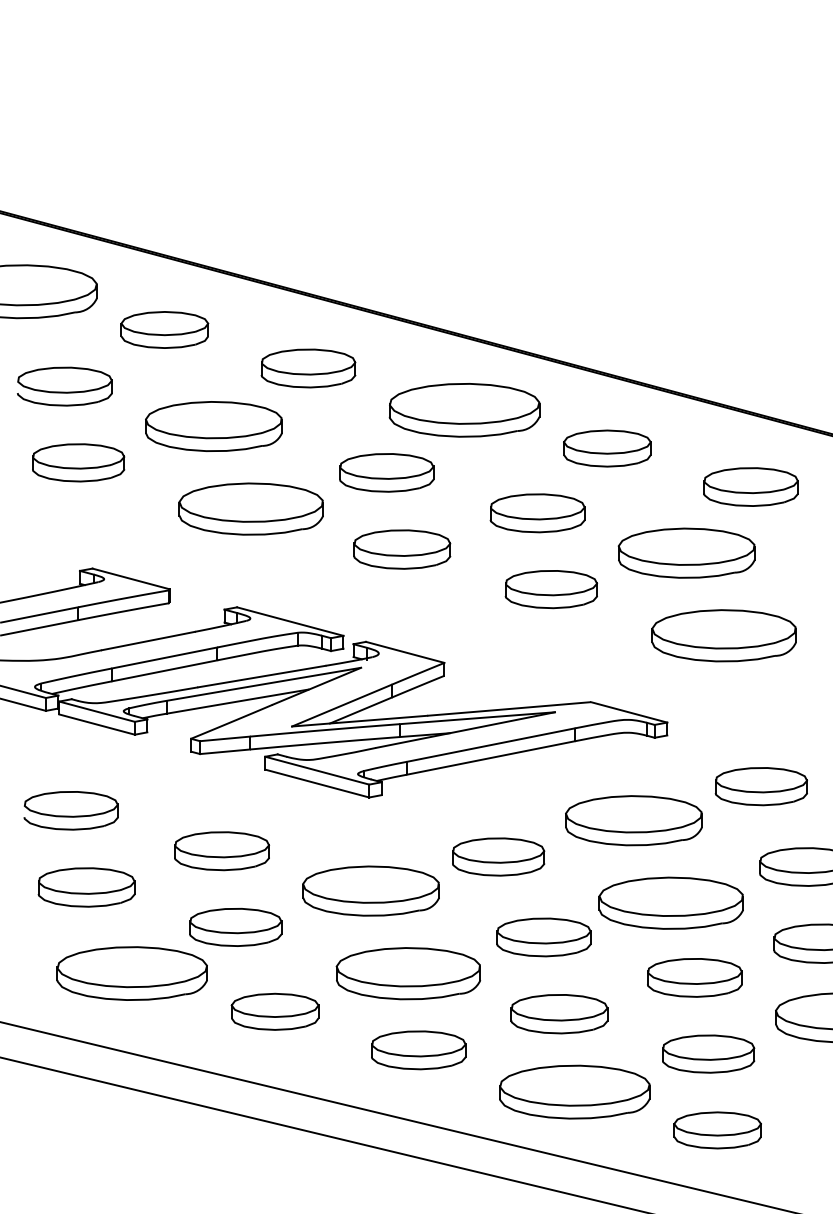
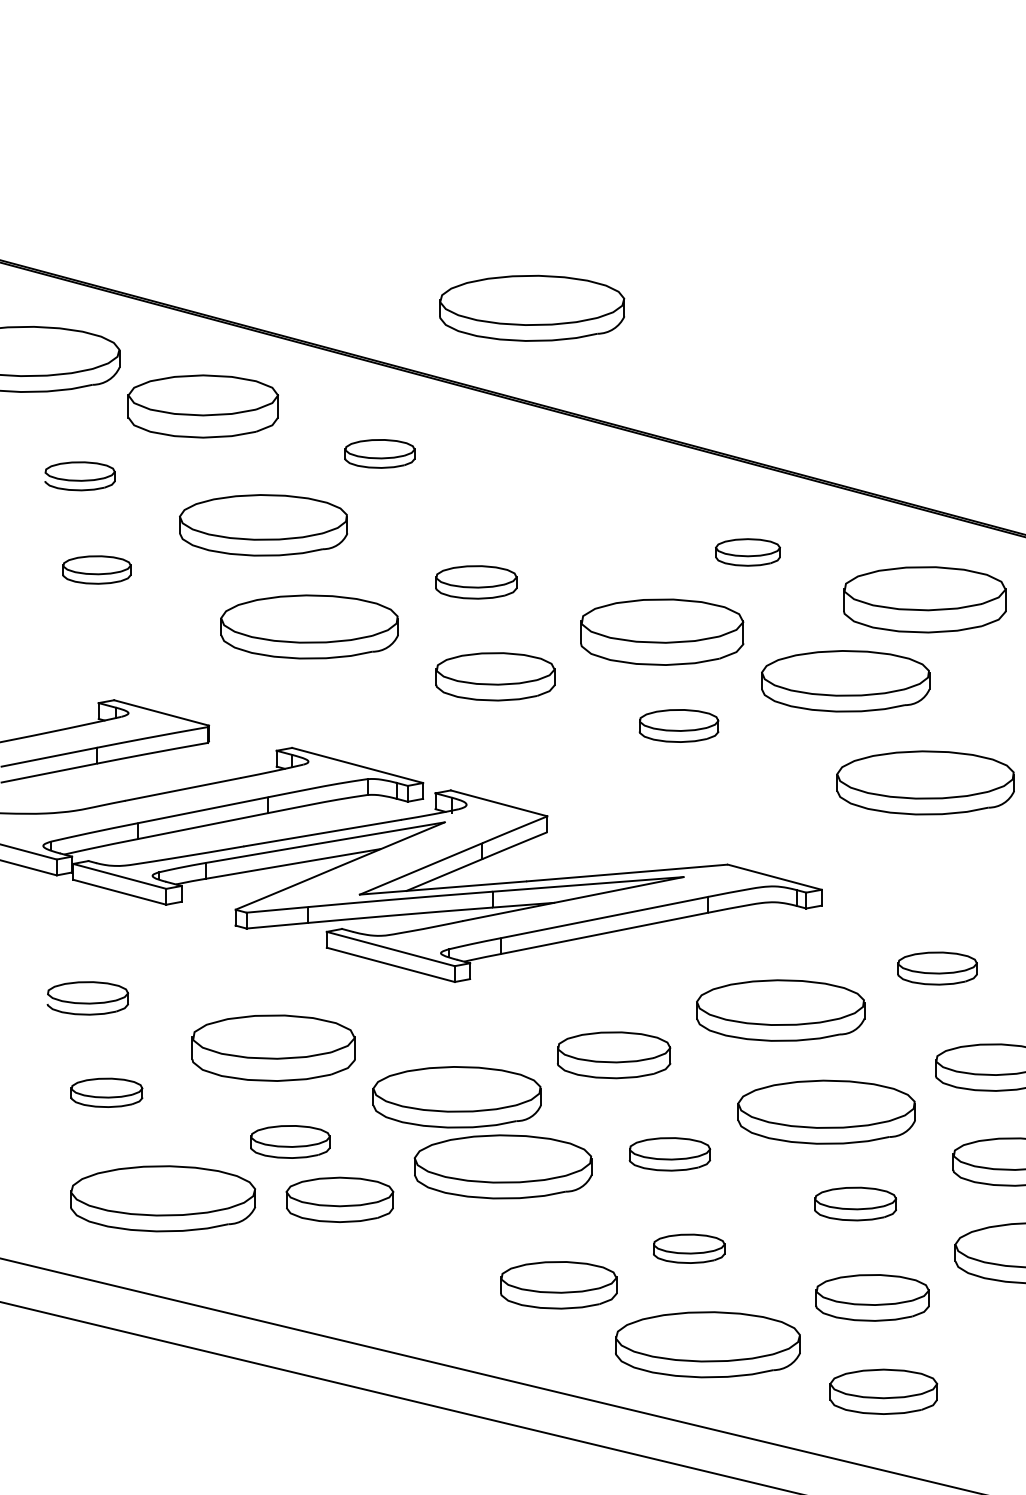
part: (164, 330) -> (202, 406), size x1.4
part: (308, 368) -> (379, 453), size x0.6
part: (64, 386) -> (79, 476), size x0.6
part: (464, 409) -> (532, 307), moved
part: (606, 448) -> (747, 552), size x0.6
part: (78, 462) -> (96, 569), size x0.6
part: (386, 472) -> (476, 582), size x0.7
part: (750, 486) -> (924, 599), size x1.4
part: (537, 512) -> (661, 631), size x1.4
part: (550, 589) -> (678, 725), size x0.7
part: (723, 635) -> (925, 782), moved
part: (761, 786) -> (937, 968), size x0.7
part: (70, 810) -> (87, 998), size x0.7
part: (221, 850) -> (273, 1047), size x1.4
part: (86, 887) -> (106, 1092), size x0.6
part: (235, 927) -> (290, 1141), size x0.7
part: (543, 937) -> (669, 1154), size x0.7
part: (407, 973) -> (502, 1166), moved
part: (694, 977) -> (855, 1203), size x0.7
part: (274, 1011) -> (339, 1199), moved
part: (559, 1013) -> (689, 1248), size x0.6
part: (418, 1050) -> (558, 1285), moved

